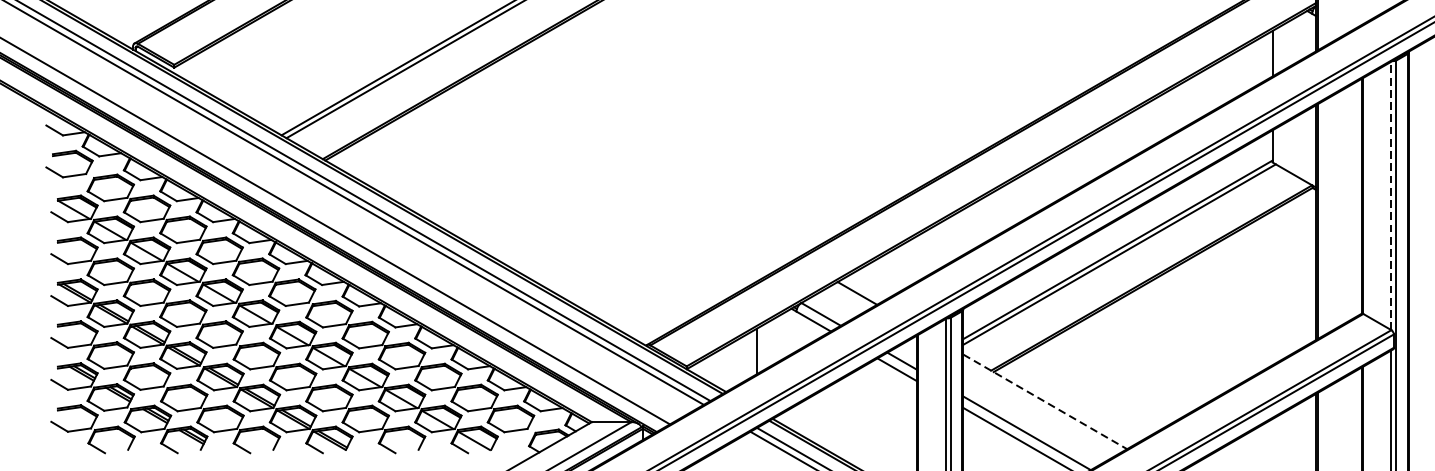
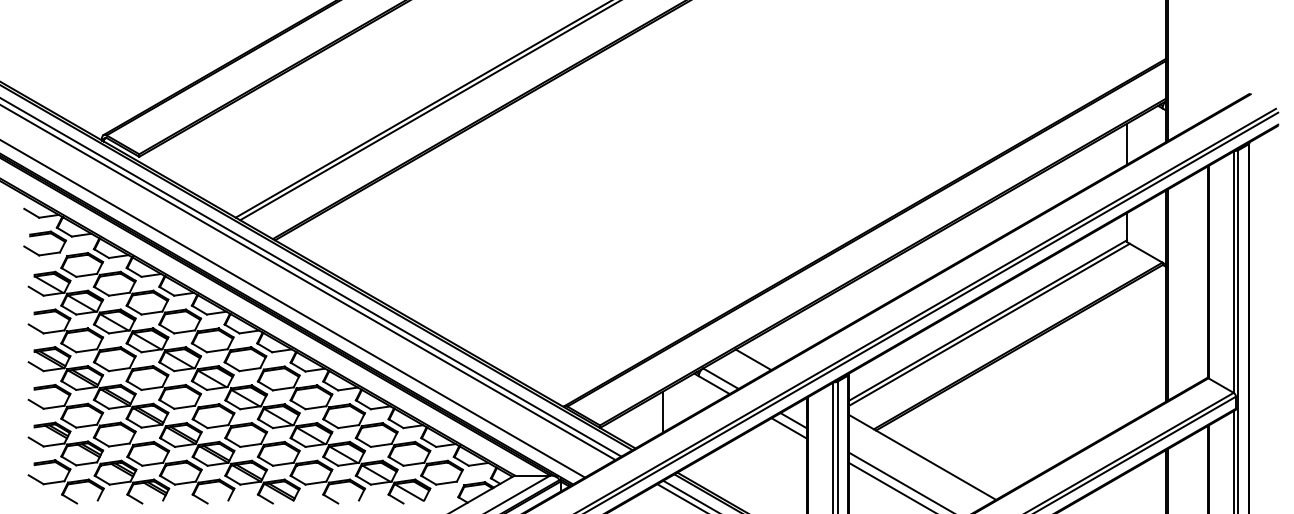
line: (1391, 196) -> (1233, 272), dashed -> solid
line: (1045, 402) -> (922, 457), dashed -> solid

